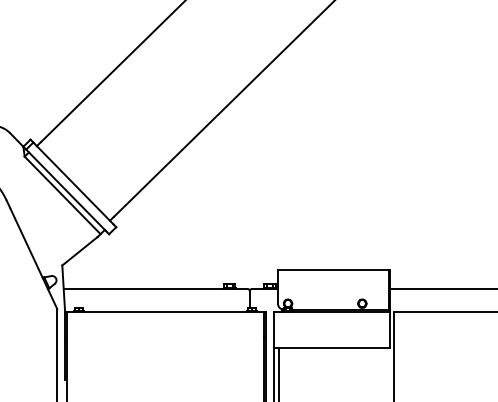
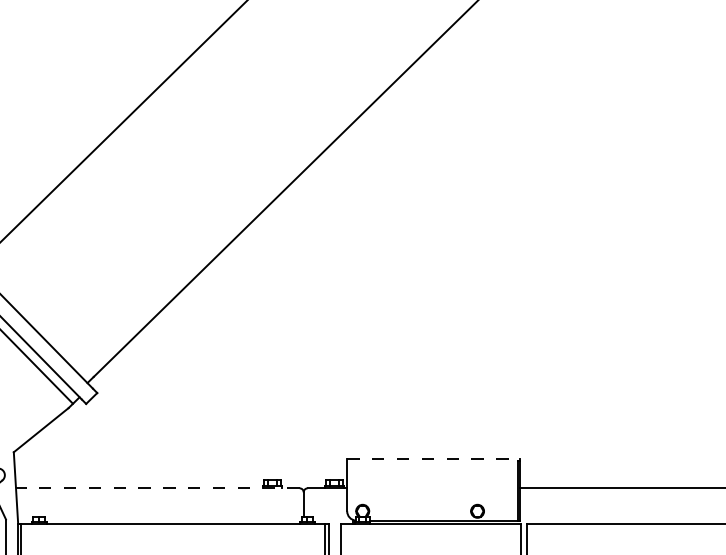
line: (333, 269) -> (432, 458), solid -> dashed
line: (155, 288) -> (157, 487), solid -> dashed

